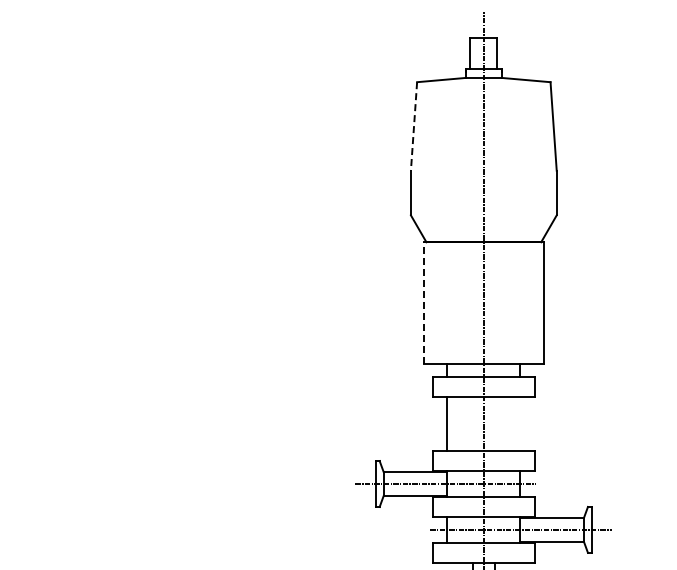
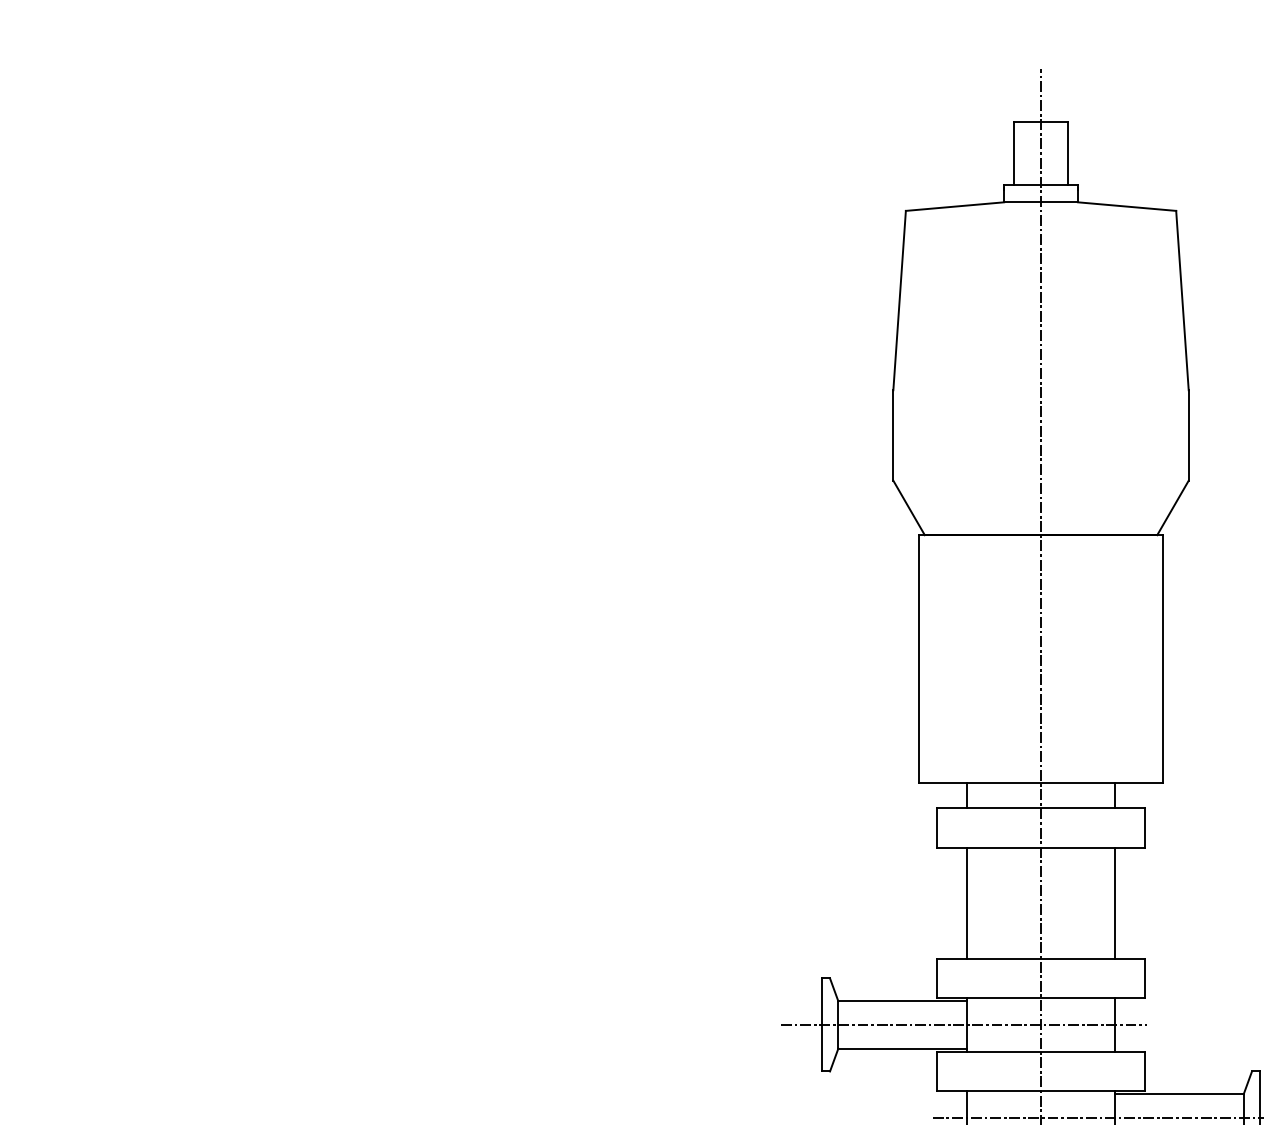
line: (413, 126) -> (898, 300), dashed -> solid
line: (423, 302) -> (918, 657), dashed -> solid
line: (520, 423) -> (1115, 902), added

